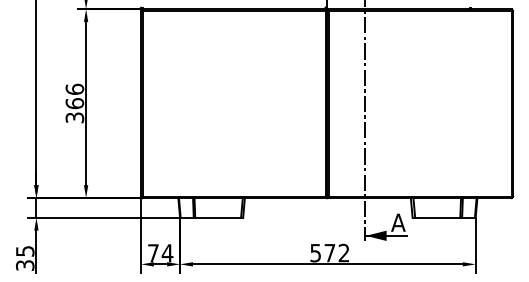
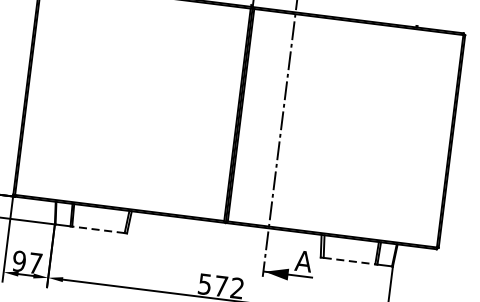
line: (218, 217) -> (98, 229), solid -> dashed
line: (437, 217) -> (349, 260), solid -> dashed
text: (160, 253) -> (27, 262), 74 -> 97

